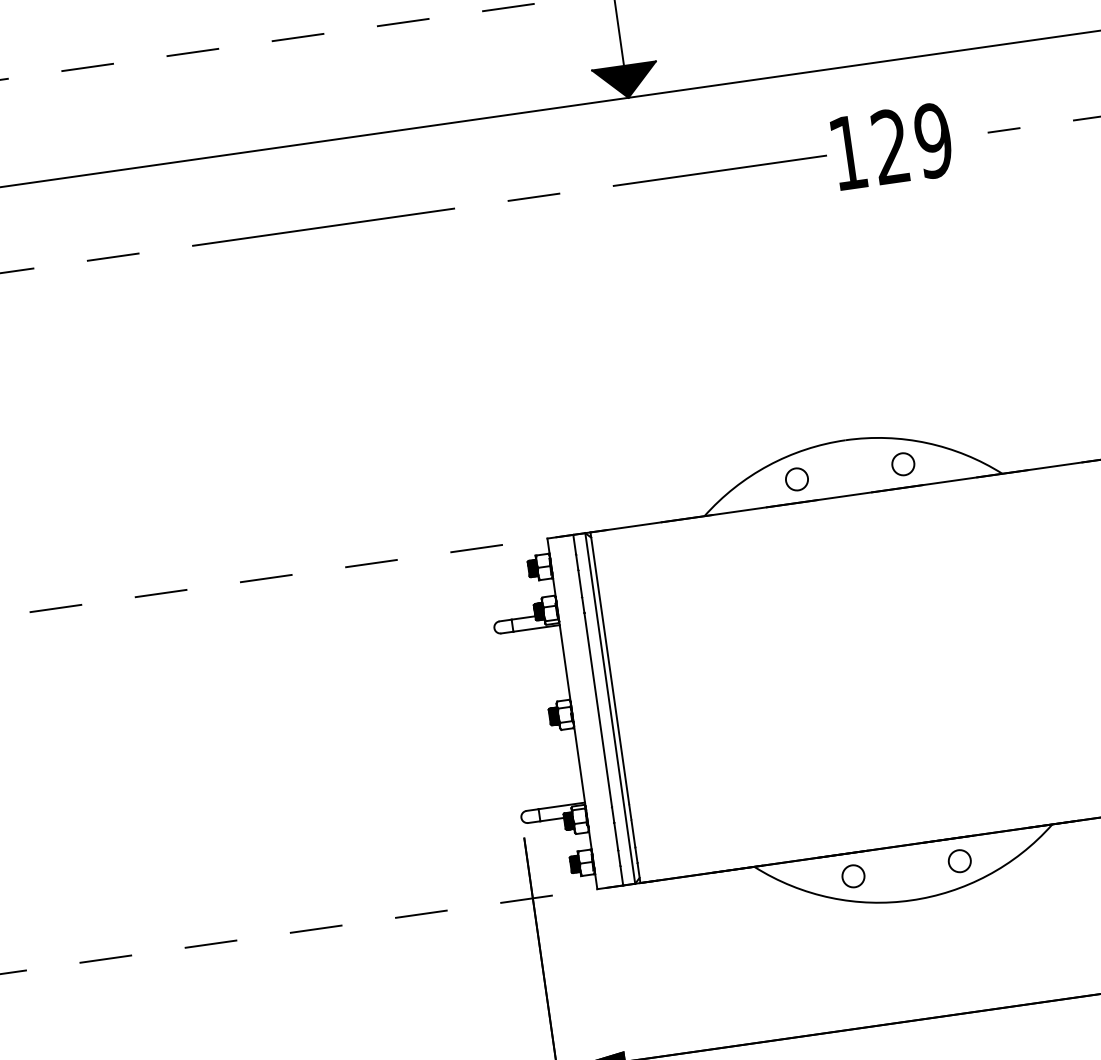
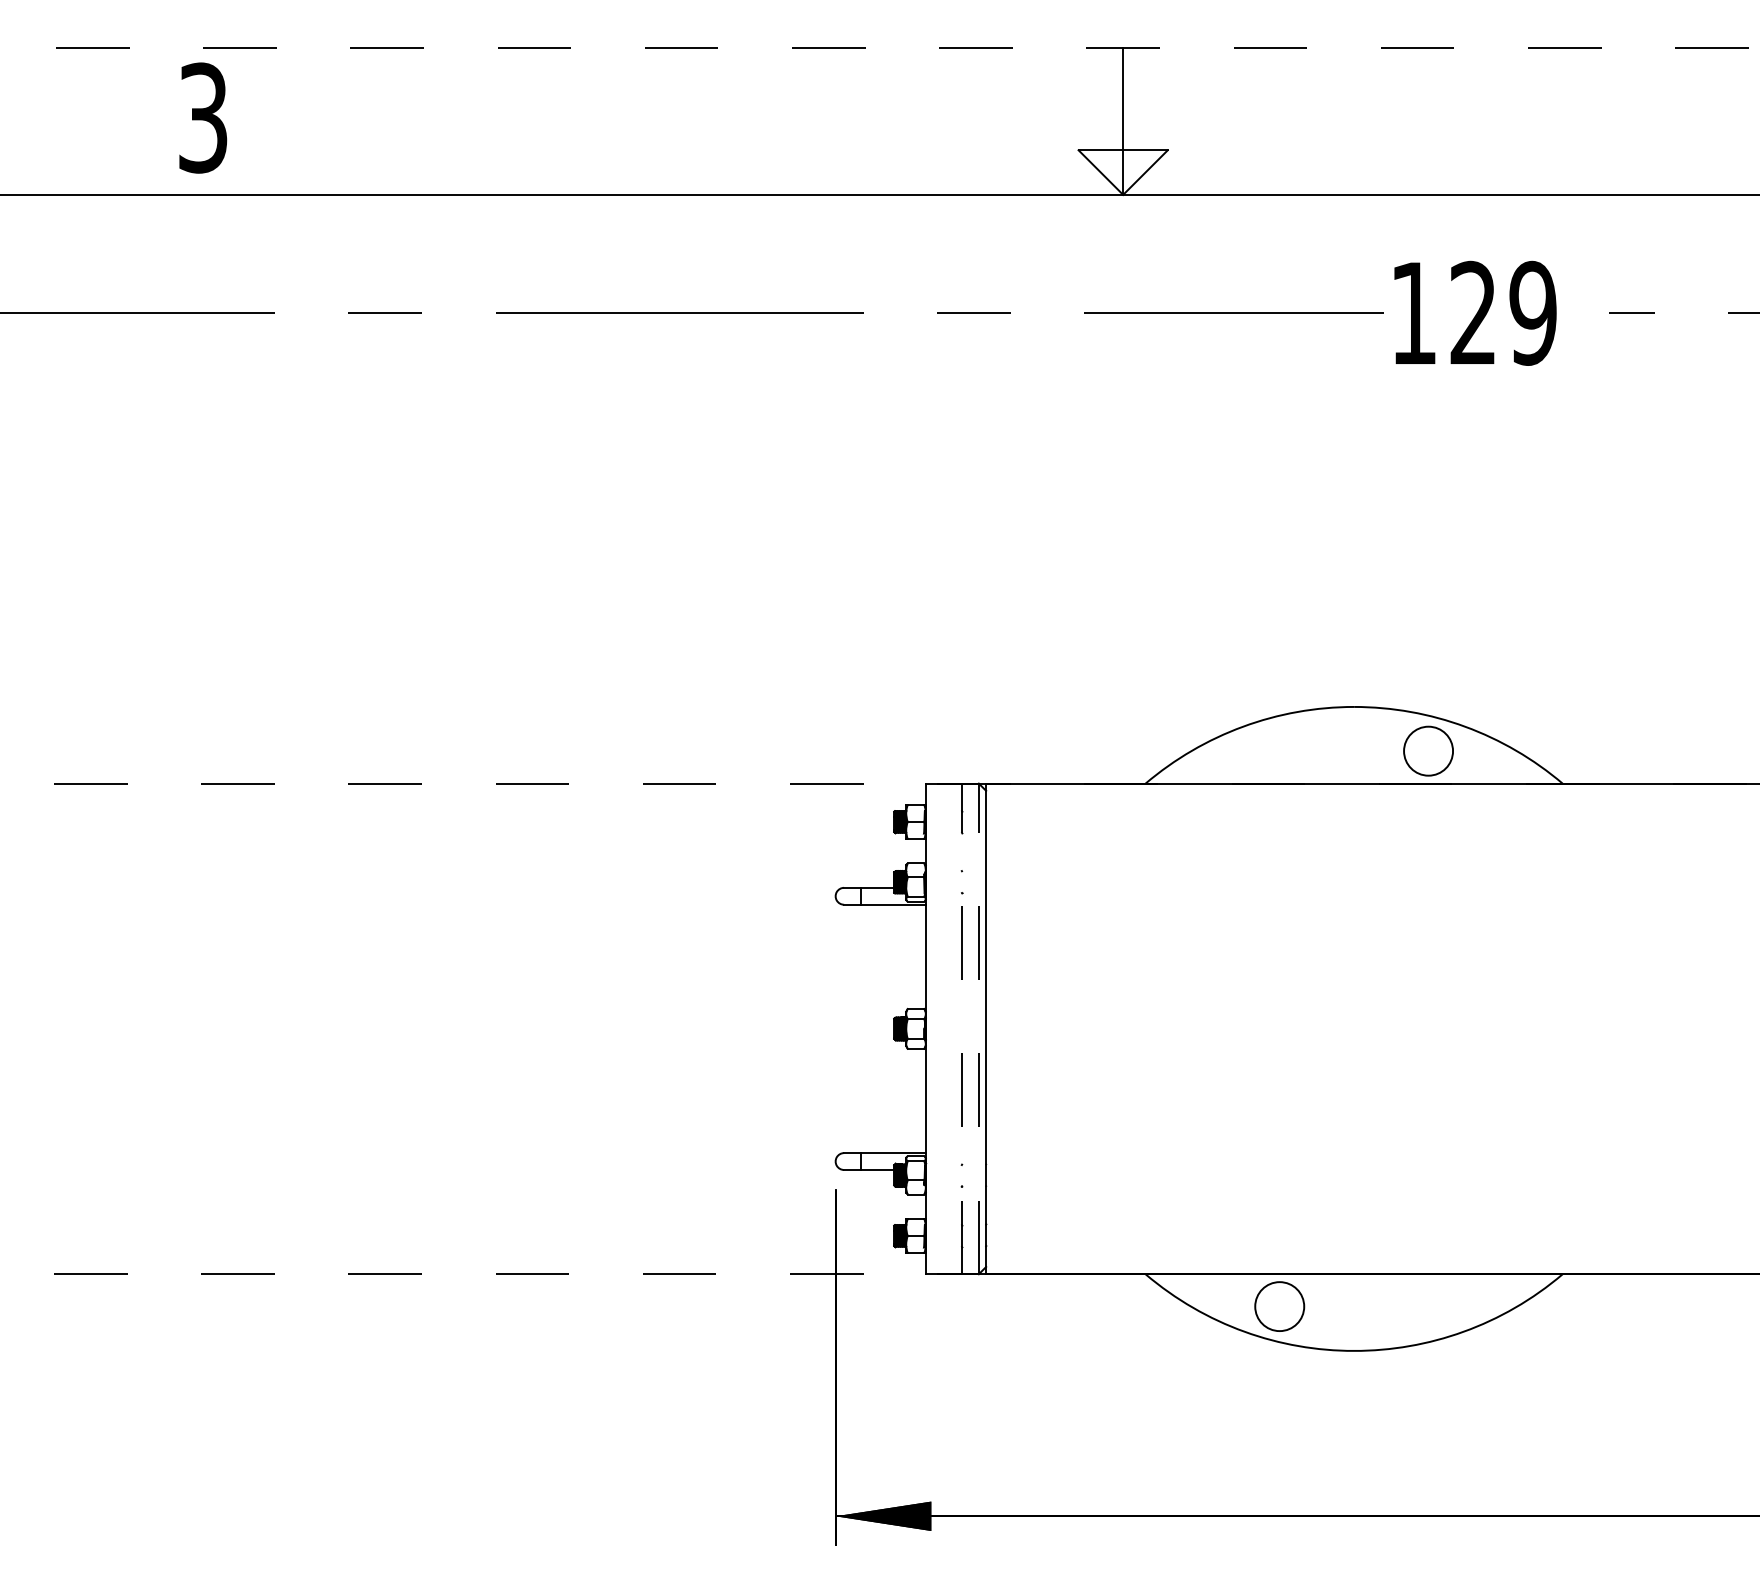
fill: (625, 81) -> (1122, 172), removed
circle: (903, 463) -> (1428, 750), size x1.6
circle: (796, 479) -> (1279, 751), removed
line: (609, 708) -> (978, 1028), solid -> dashed
line: (598, 709) -> (962, 1028), solid -> dashed
circle: (959, 861) -> (1428, 1306), removed
circle: (853, 876) -> (1279, 1306), size x1.6

